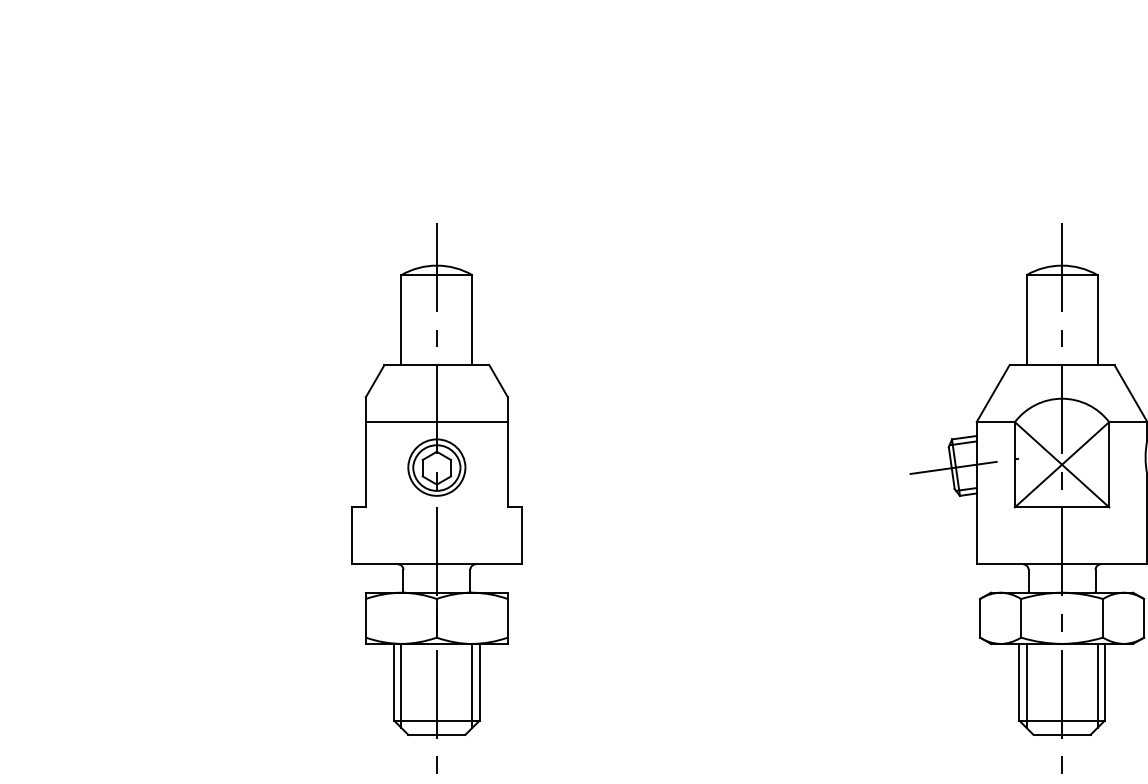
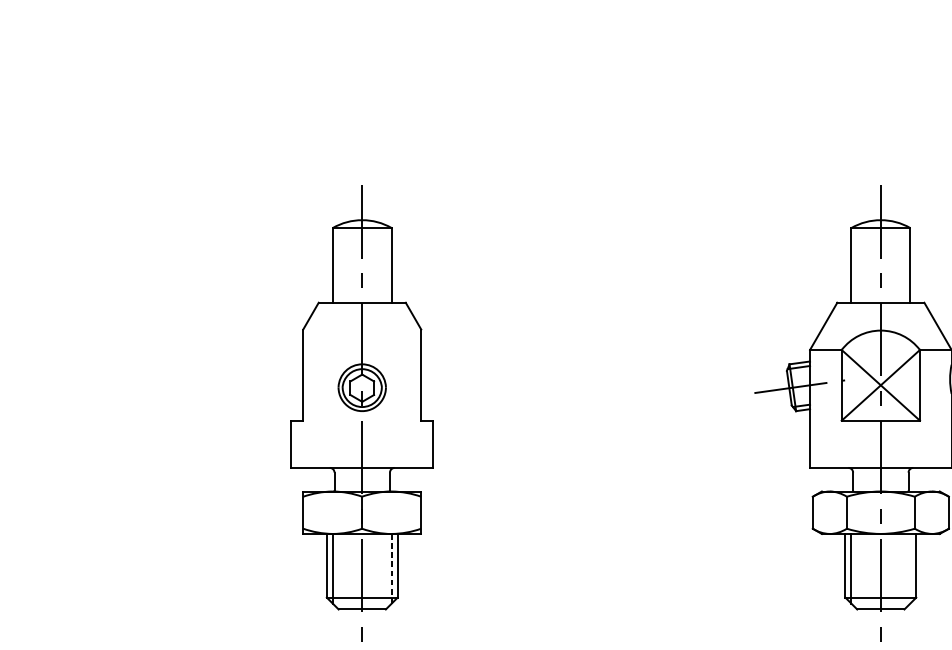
line: (436, 422) -> (361, 350), removed
line: (472, 685) -> (391, 568), solid -> dashed
line: (1097, 685) -> (910, 568), removed

